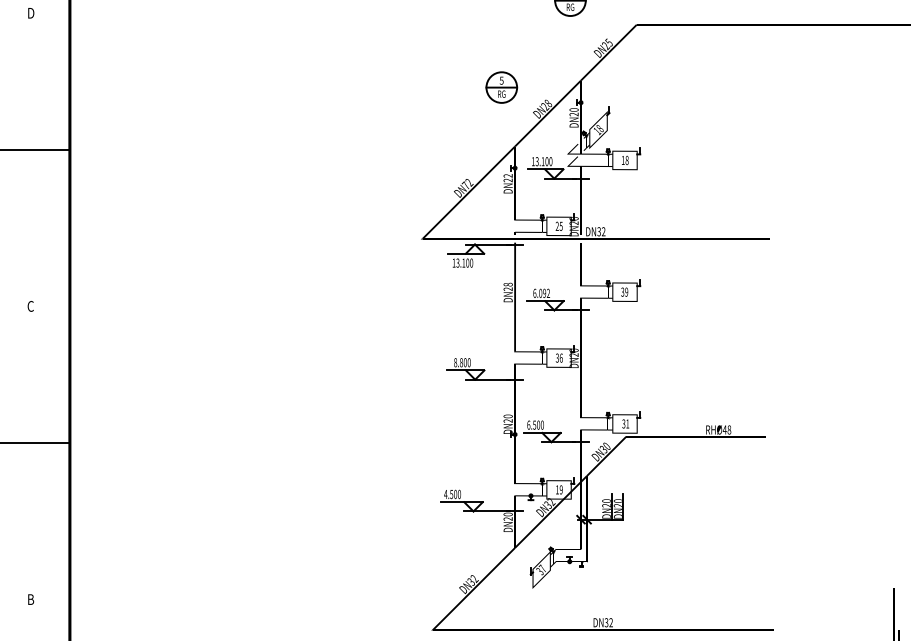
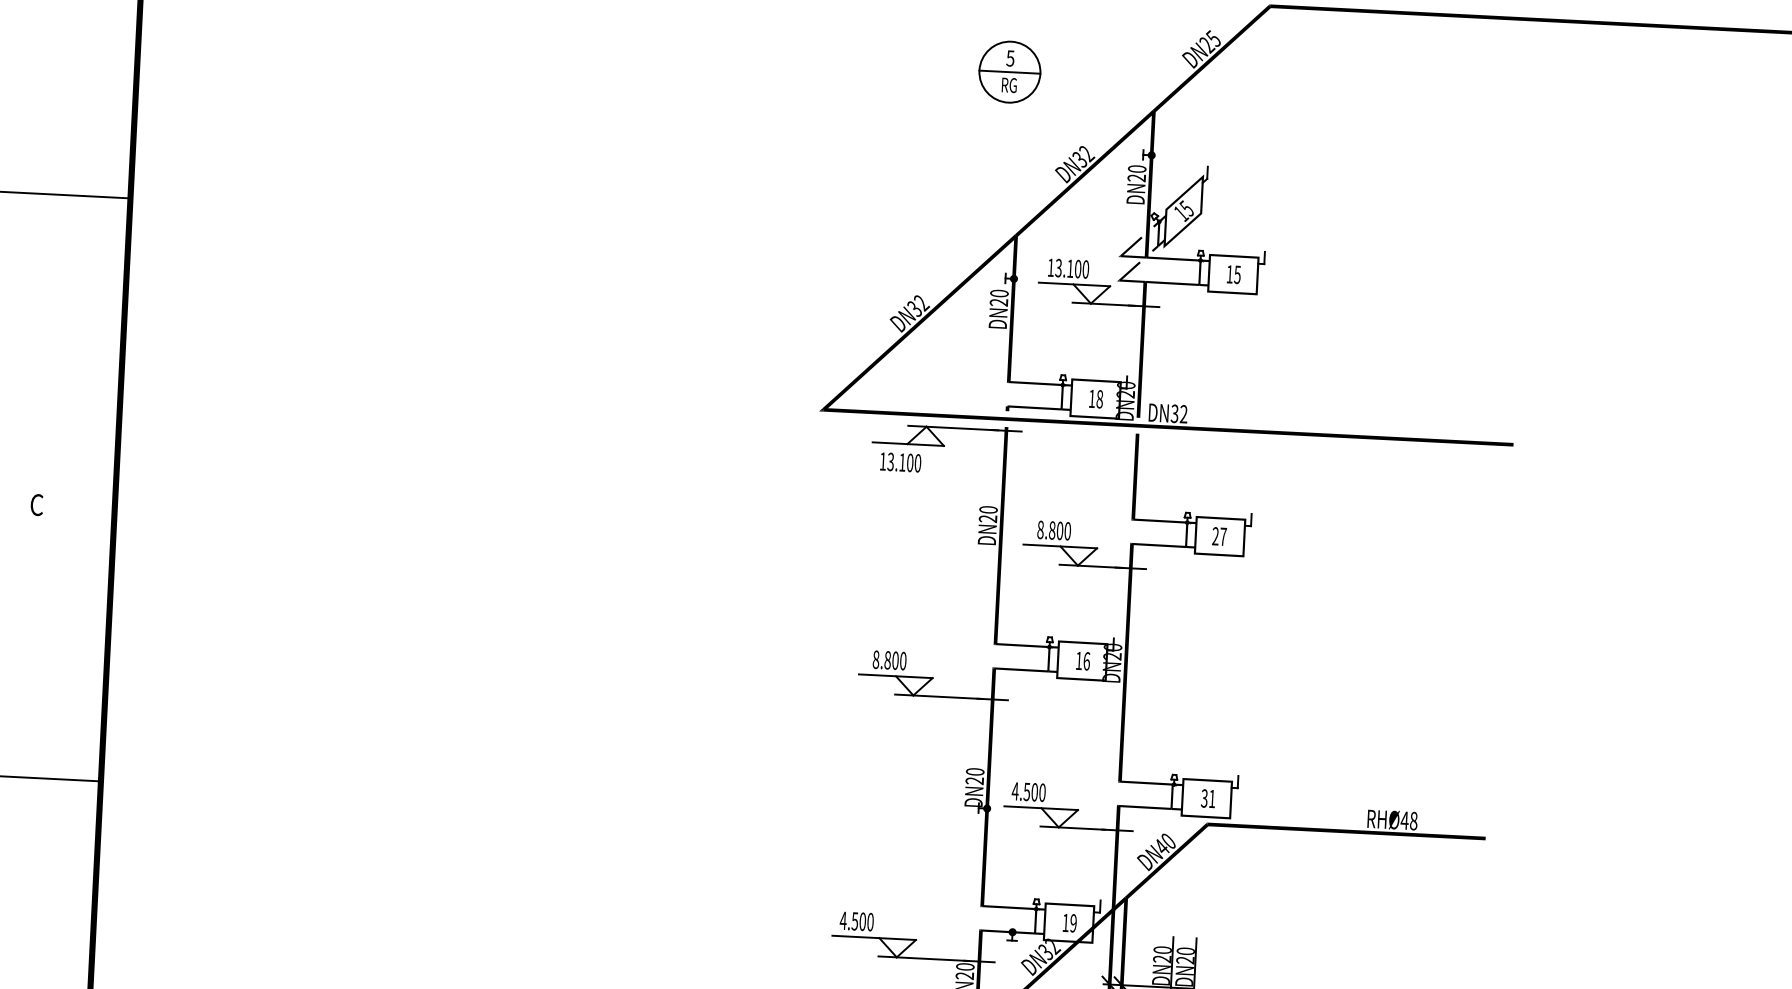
part: (501, 87) -> (1009, 71), moved
text: (546, 105) -> (1082, 157), DN28 -> DN32
text: (599, 128) -> (1185, 208), 18 -> 15
text: (626, 160) -> (1236, 274), 18 -> 15
text: (507, 175) -> (998, 292), DN22 -> DN20
text: (465, 185) -> (913, 308), DN72 -> DN32
text: (558, 225) -> (1094, 397), 25 -> 18
text: (509, 284) -> (991, 509), DN28 -> DN20
text: (624, 291) -> (1219, 535), 39 -> 27
text: (541, 293) -> (1053, 530), 6.092 -> 8.800
text: (556, 357) -> (1077, 659), 36 -> 16
text: (528, 424) -> (1014, 789), 6.500 -> 4.500
text: (603, 449) -> (1161, 847), DN30 -> DN40

